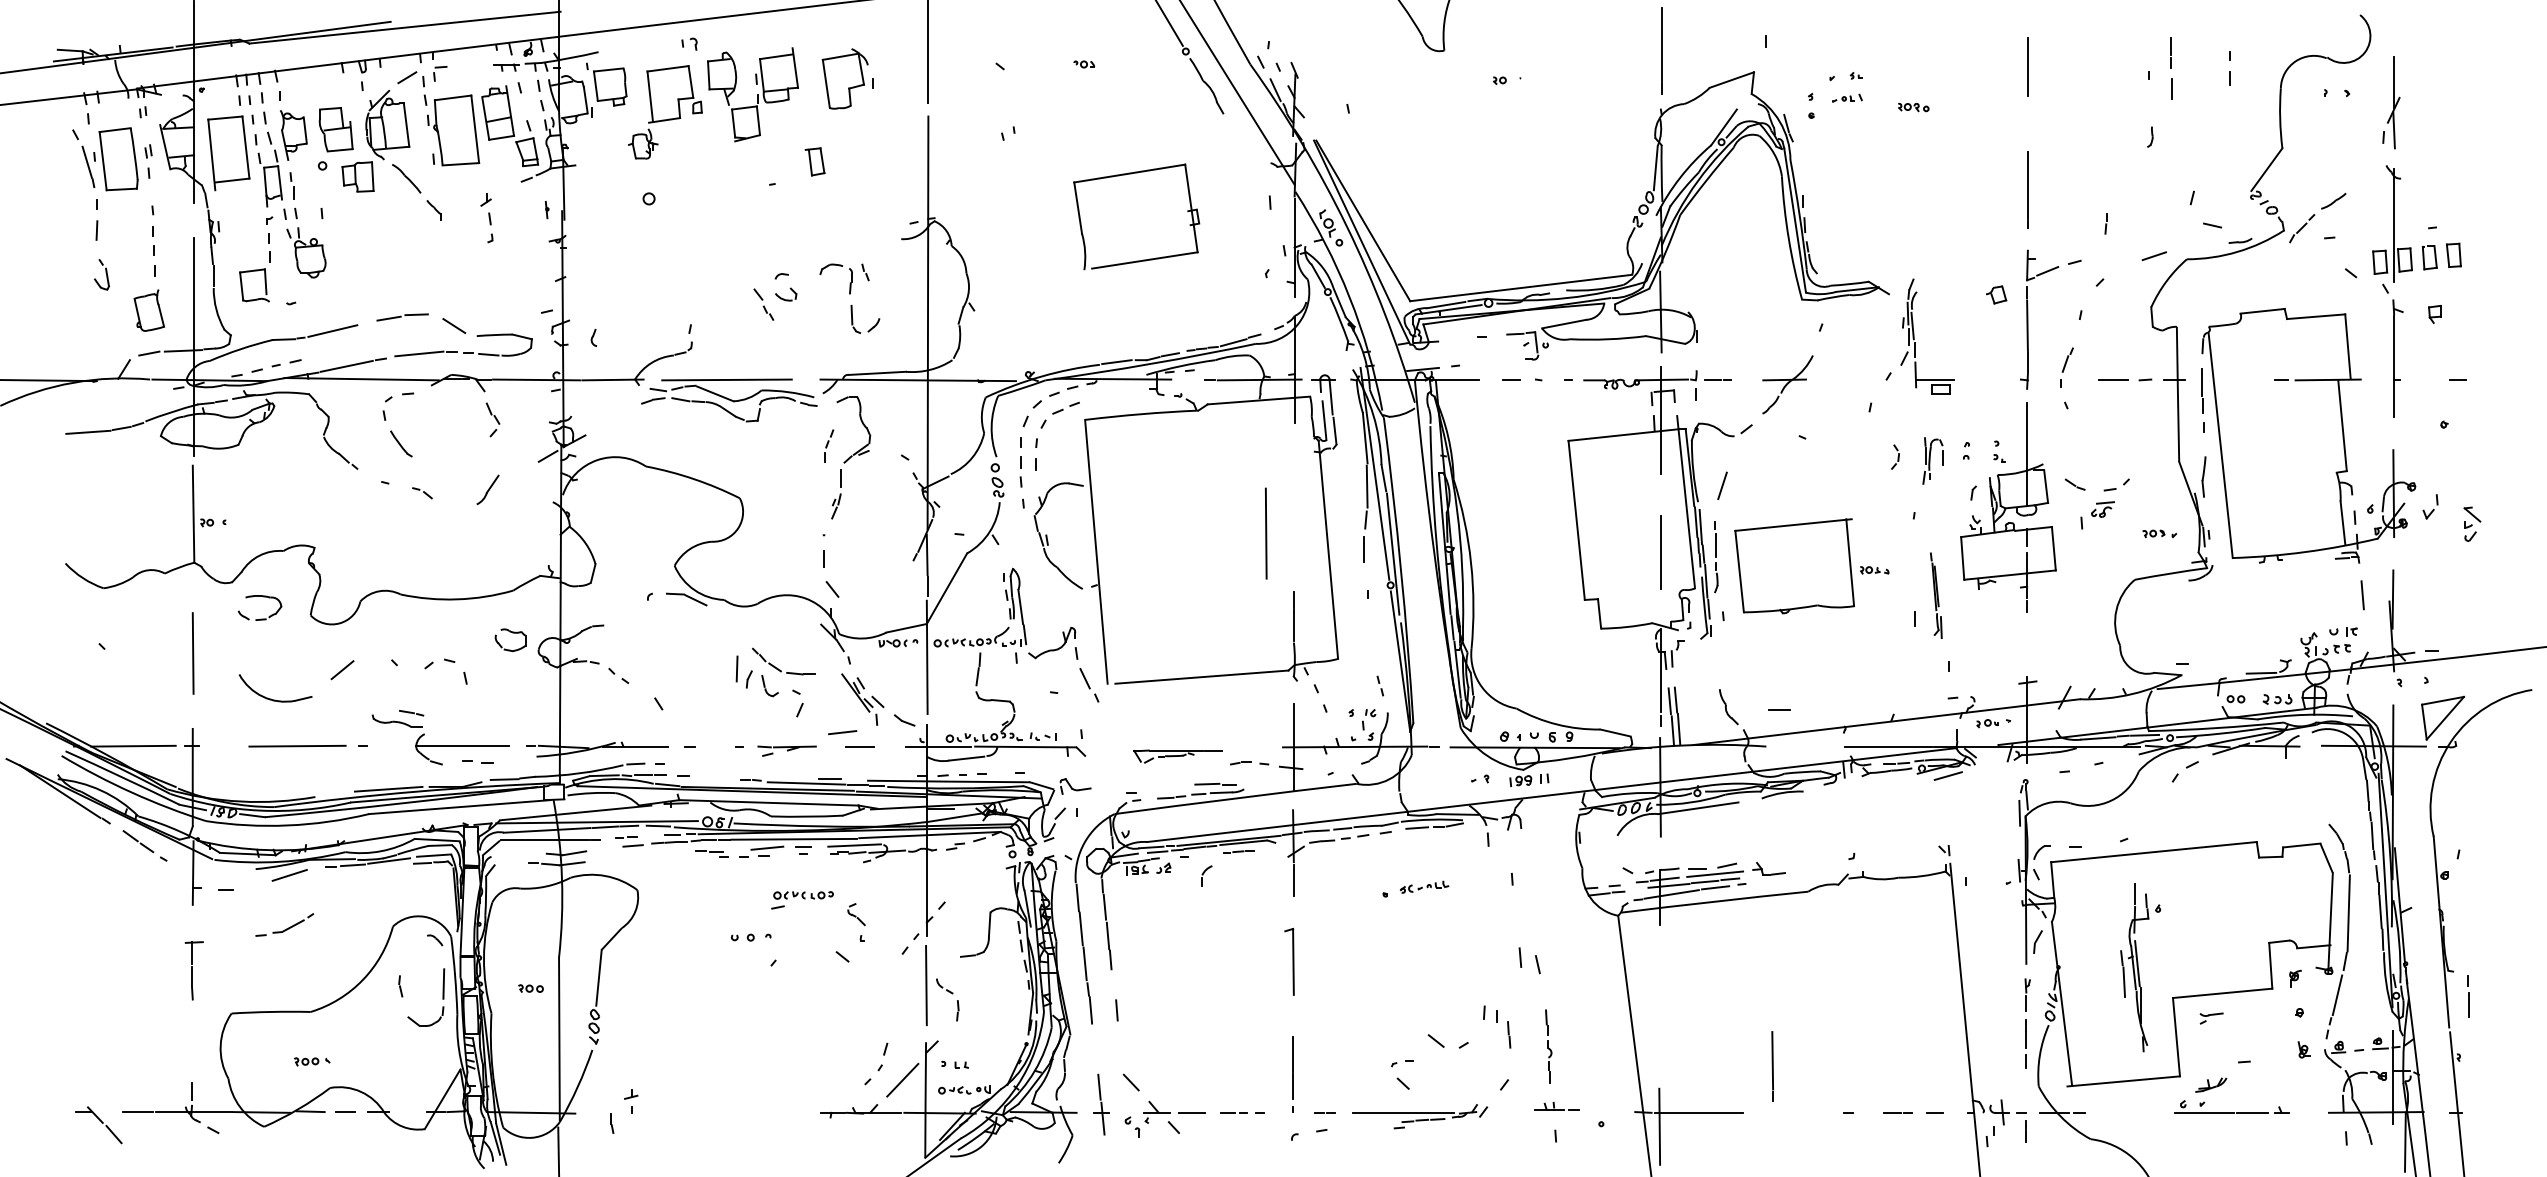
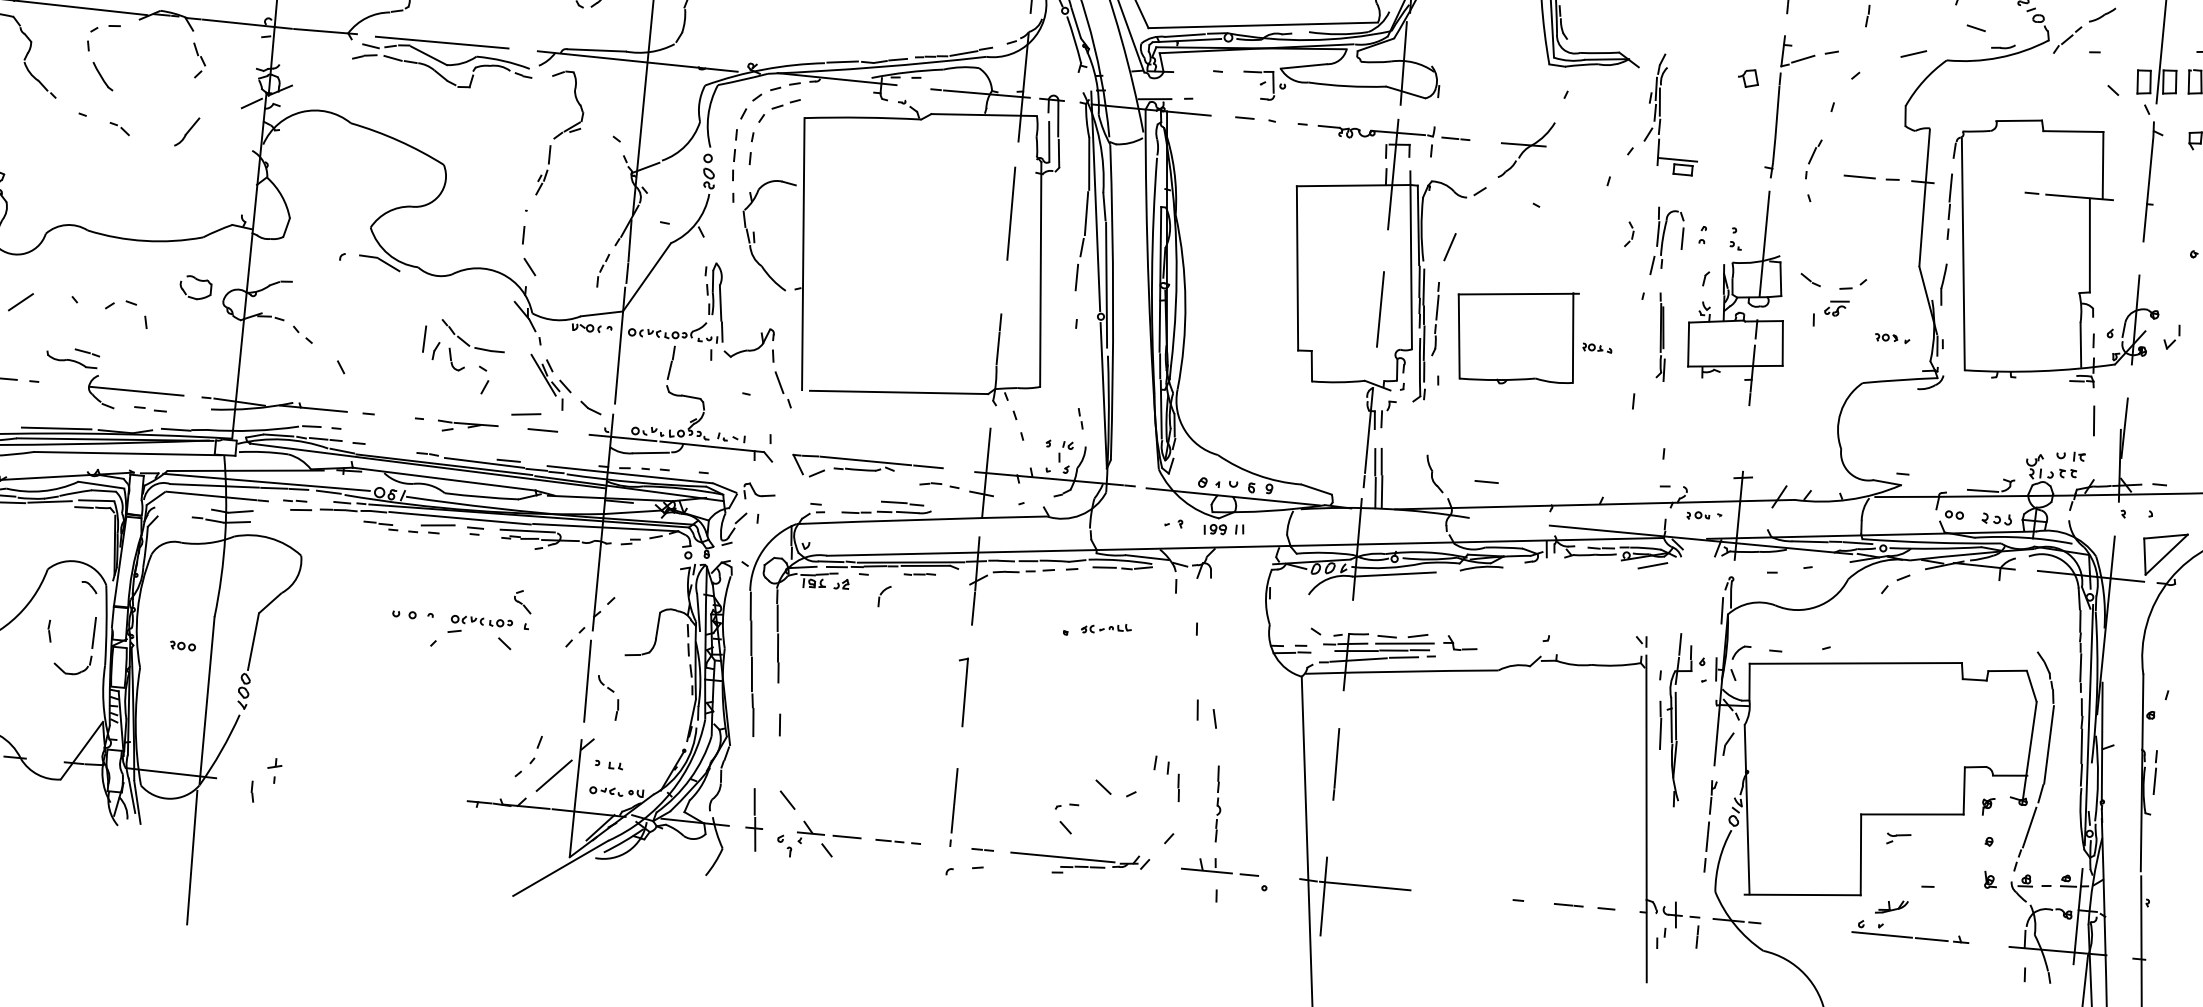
part: (829, 445) -> (603, 269), moved
part: (1932, 460) -> (1667, 241), size x1.43
line: (1266, 533) -> (1011, 213), moved
part: (1936, 595) -> (1662, 337), moved
part: (1177, 756) -> (866, 471), size x1.67
part: (802, 900) -> (480, 626), moved
part: (2140, 967) -> (1678, 720), moved
line: (2468, 996) -> (2155, 772), moved
line: (1772, 1066) -> (1336, 764), moved
part: (1556, 1106) -> (1220, 865), size x1.67

